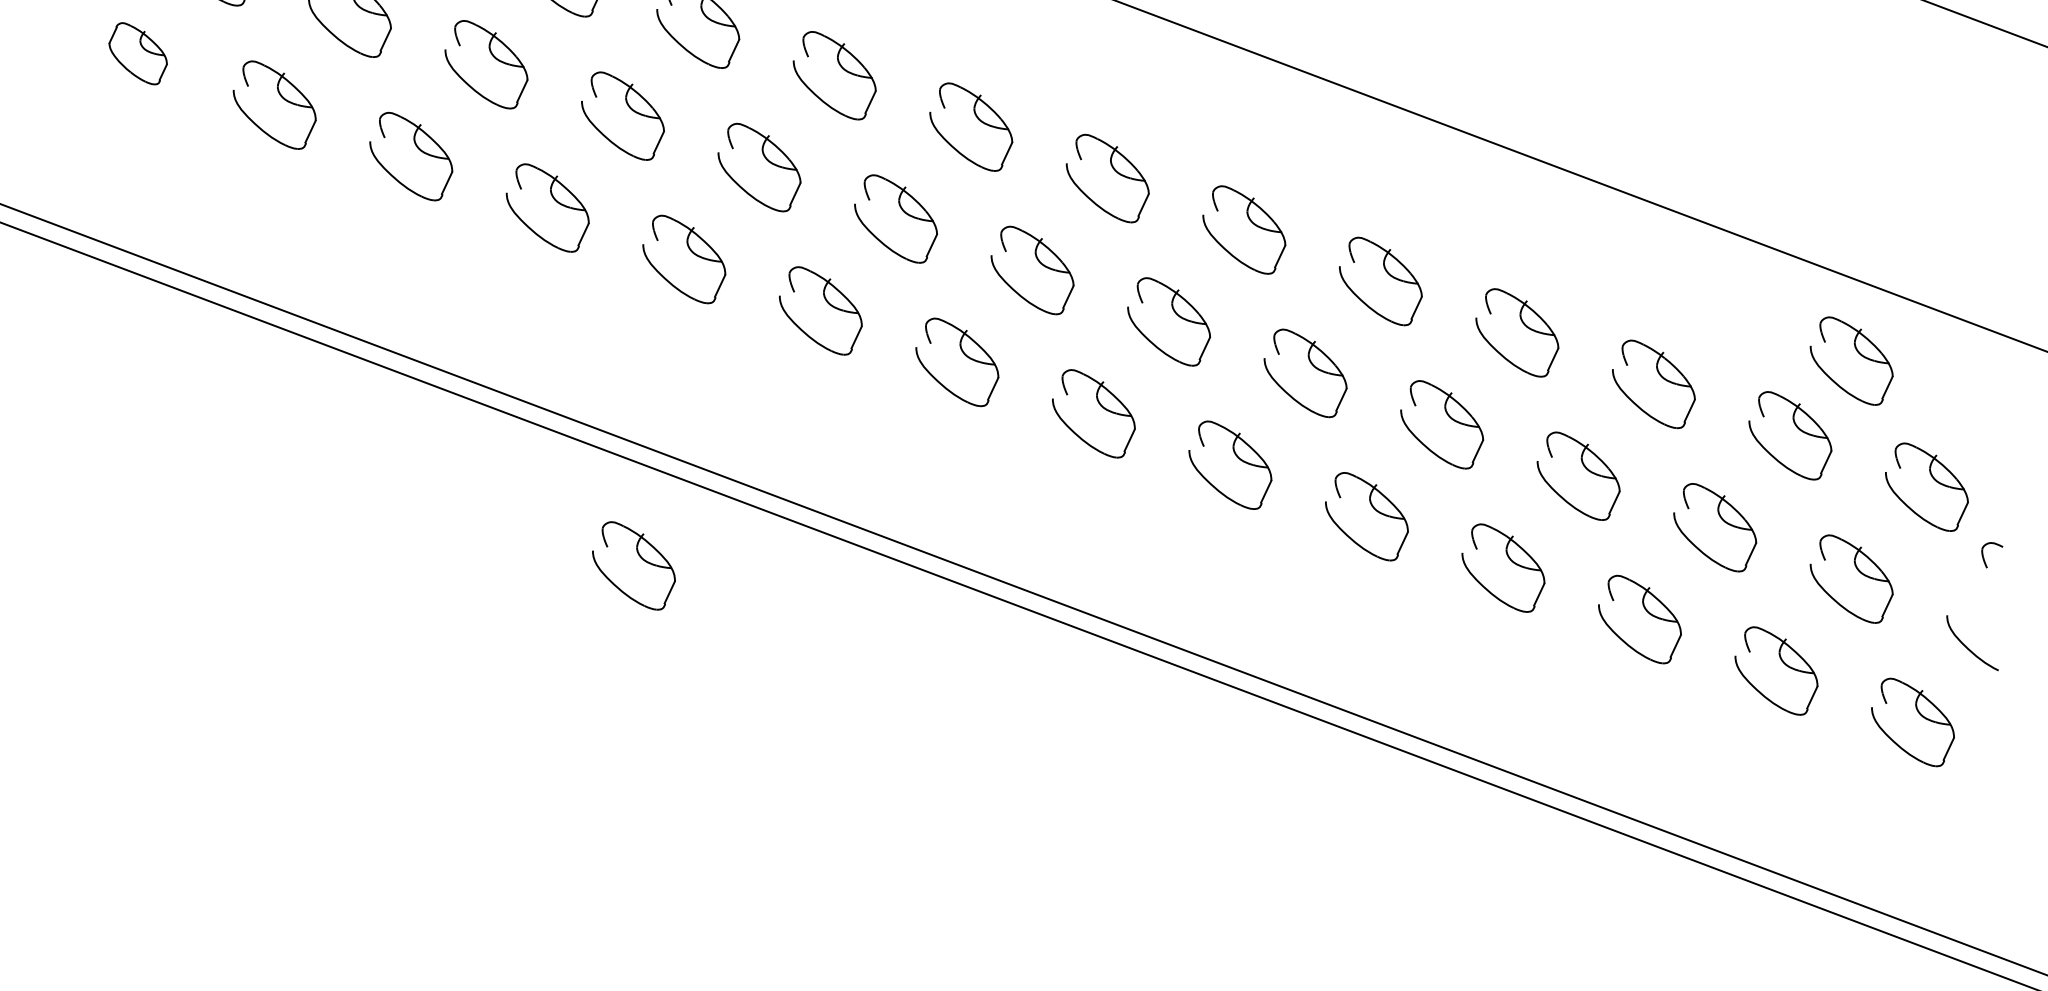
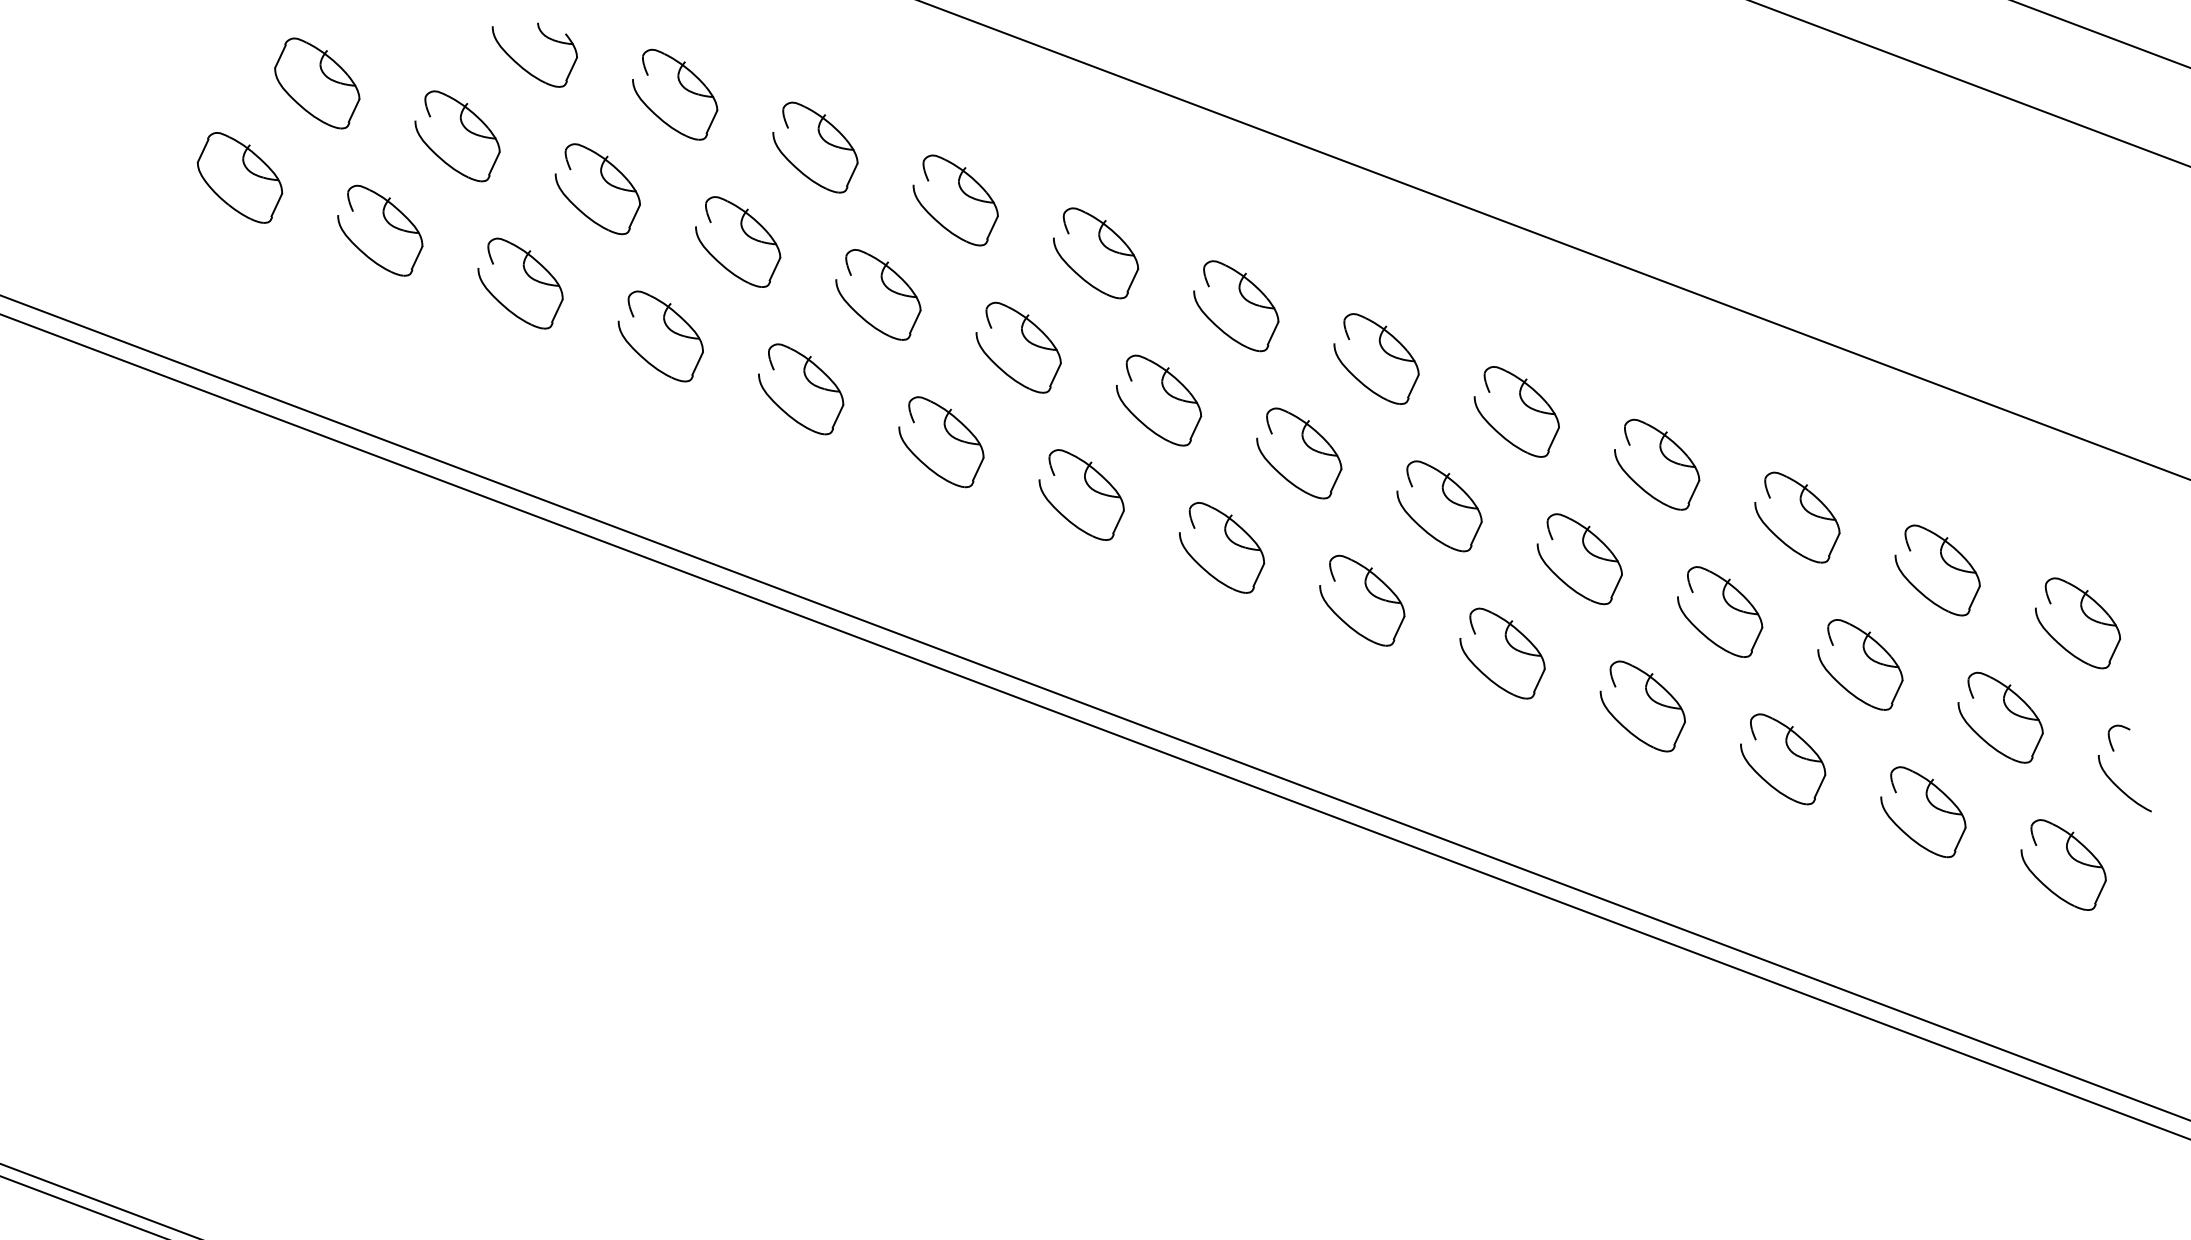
part: (137, 53) -> (239, 177), size x1.43
part: (1858, 353) -> (2007, 485), removed
part: (1983, 555) -> (2110, 738), moved
part: (640, 558) -> (756, 696), removed

